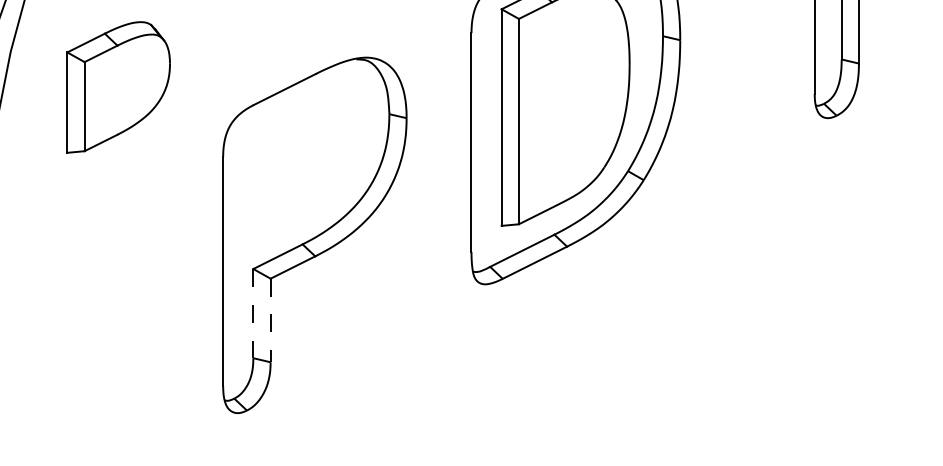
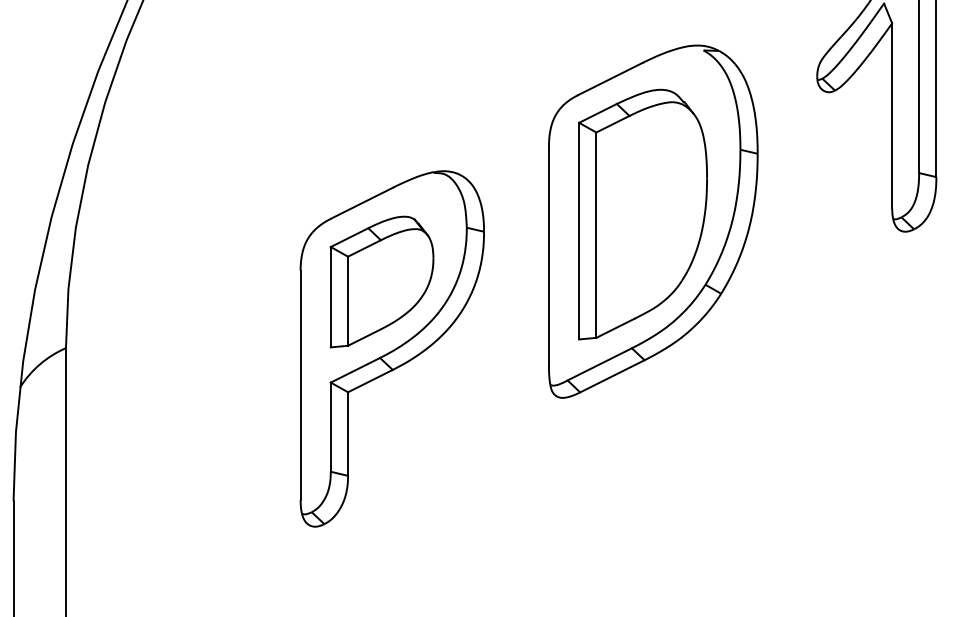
part: (118, 86) -> (381, 281), moved
line: (253, 313) -> (330, 427), dashed -> solid
line: (271, 320) -> (348, 434), dashed -> solid

